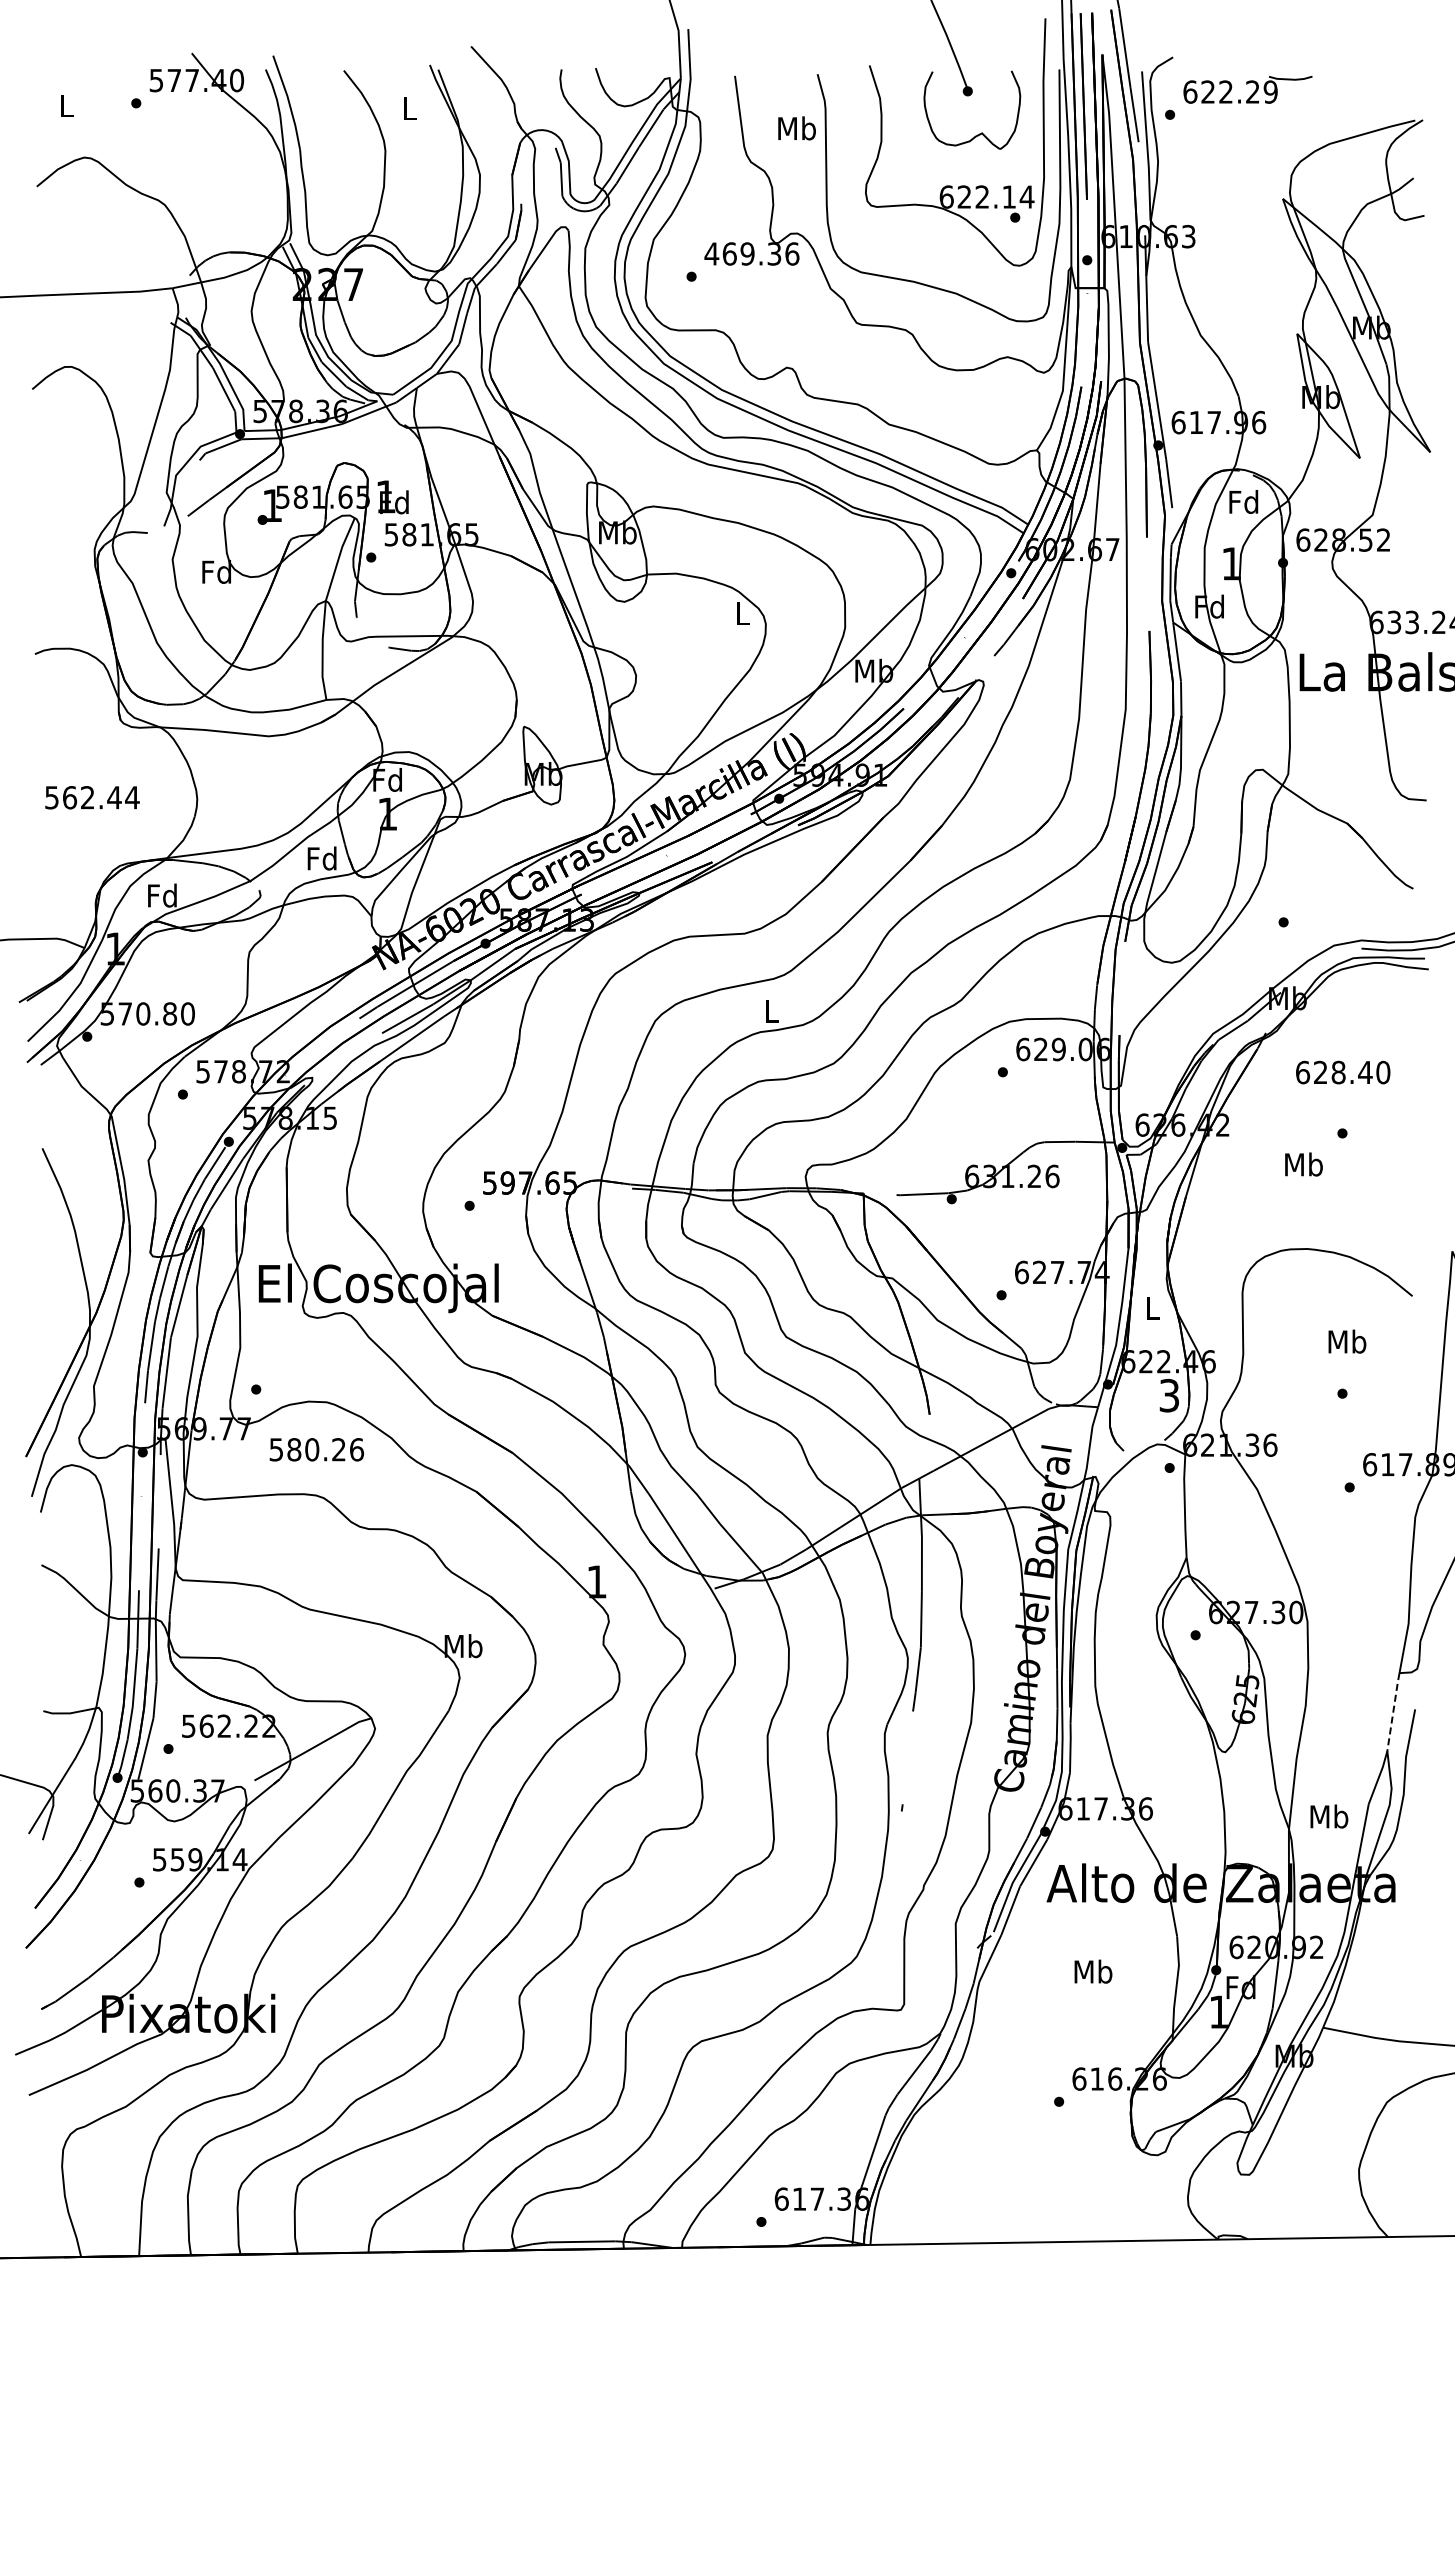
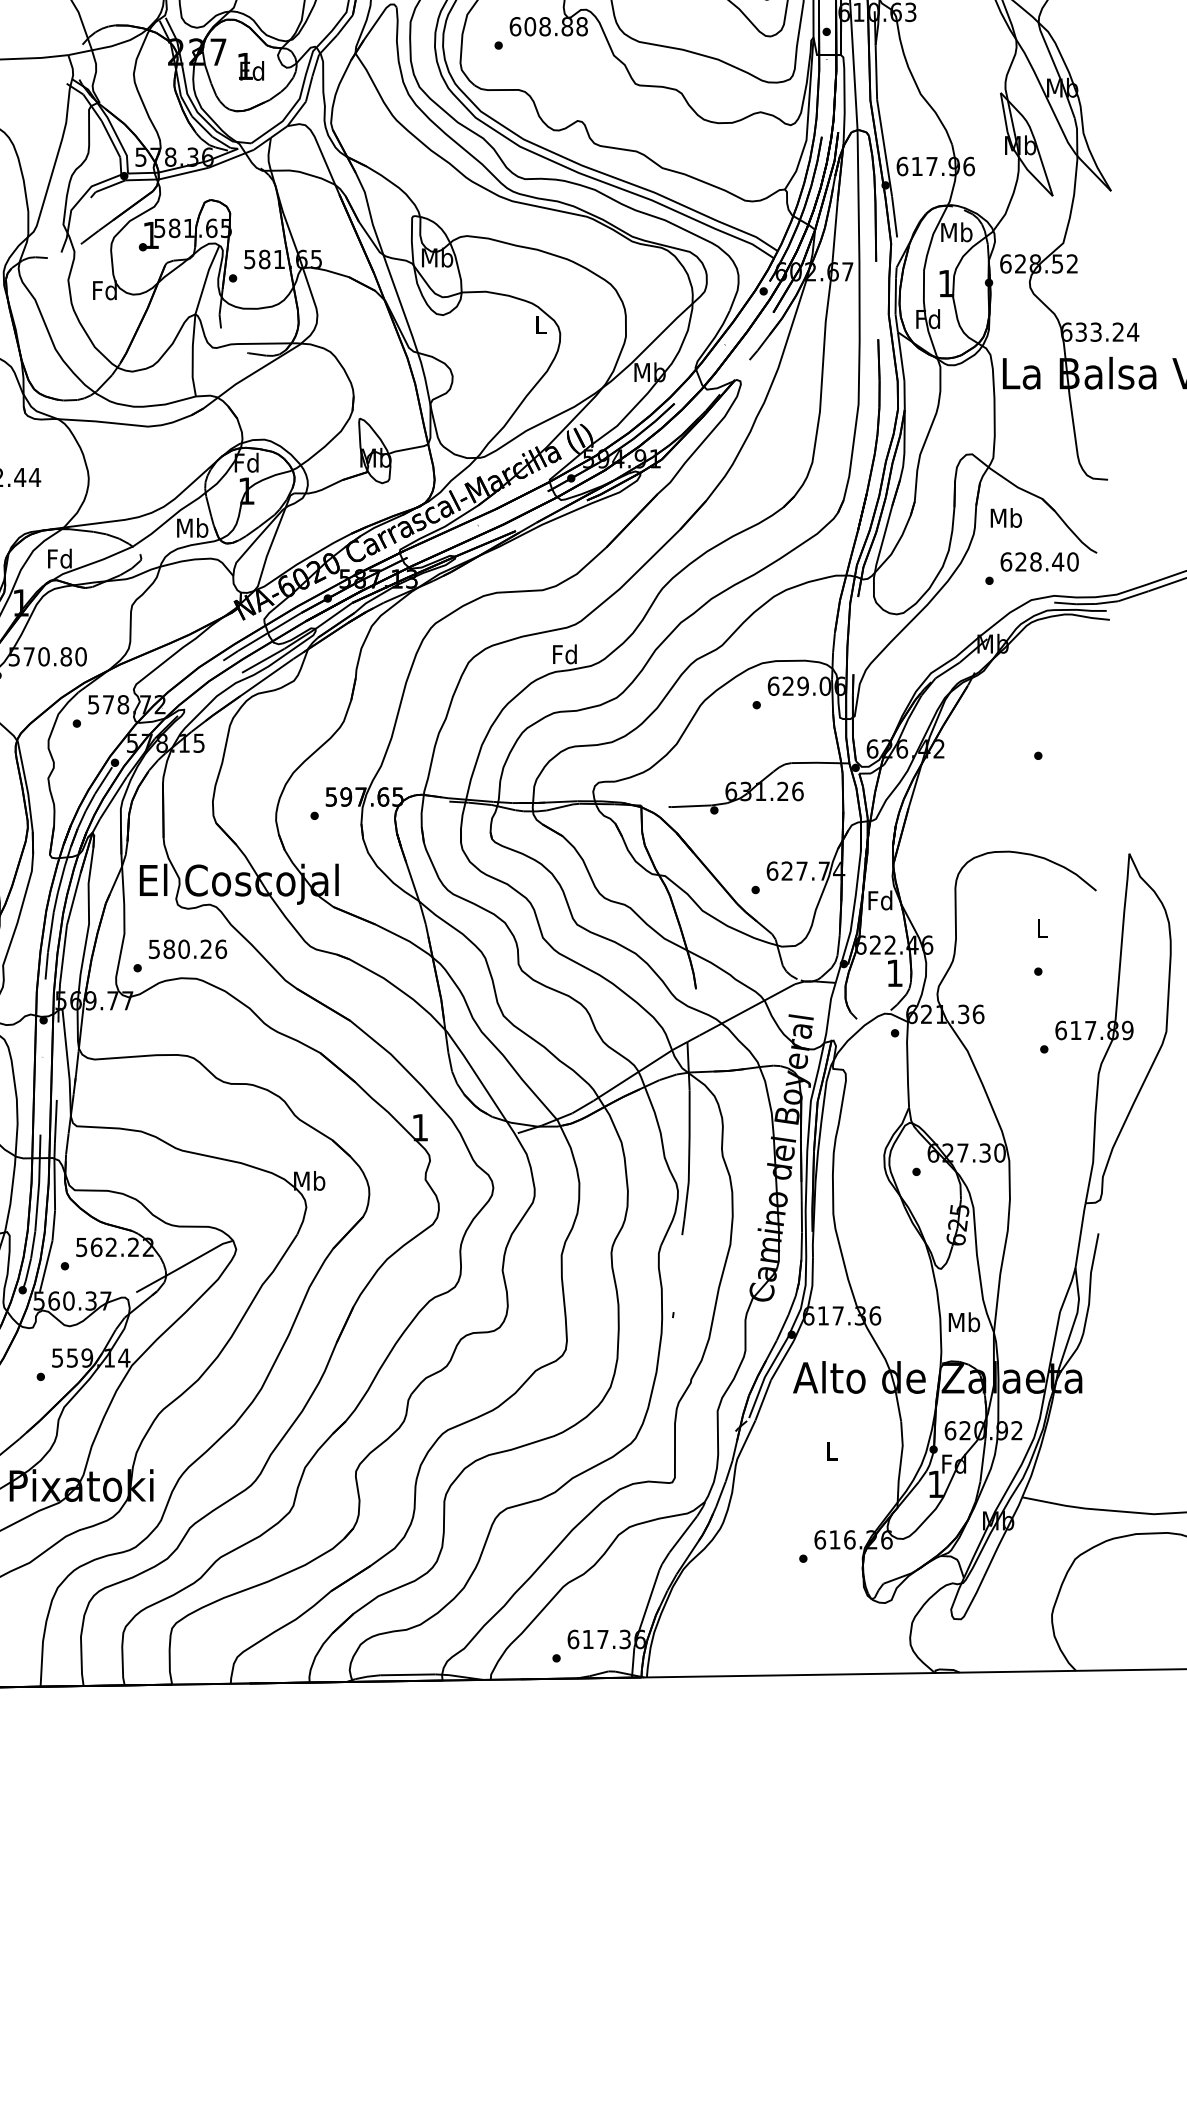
text: (751, 253) -> (548, 26), 469.36 -> 608.88
text: (392, 497) -> (250, 66), moved
text: (1244, 501) -> (957, 231), Fd -> Mb
text: (322, 858) -> (192, 527), Fd -> Mb
text: (771, 1011) -> (564, 654), L -> Fd
text: (1343, 1072) -> (1039, 561), moved
text: (1303, 1164) -> (1005, 517), moved
text: (1151, 1307) -> (879, 900), L -> Fd
text: (1347, 1341) -> (1042, 928), Mb -> L
text: (1169, 1395) -> (894, 973), 3 -> 1
text: (316, 1449) -> (187, 949), moved
line: (1393, 1712) -> (1080, 1235), dashed -> solid
text: (1329, 1816) -> (964, 1322), moved
text: (1093, 1971) -> (831, 1450), Mb -> L

